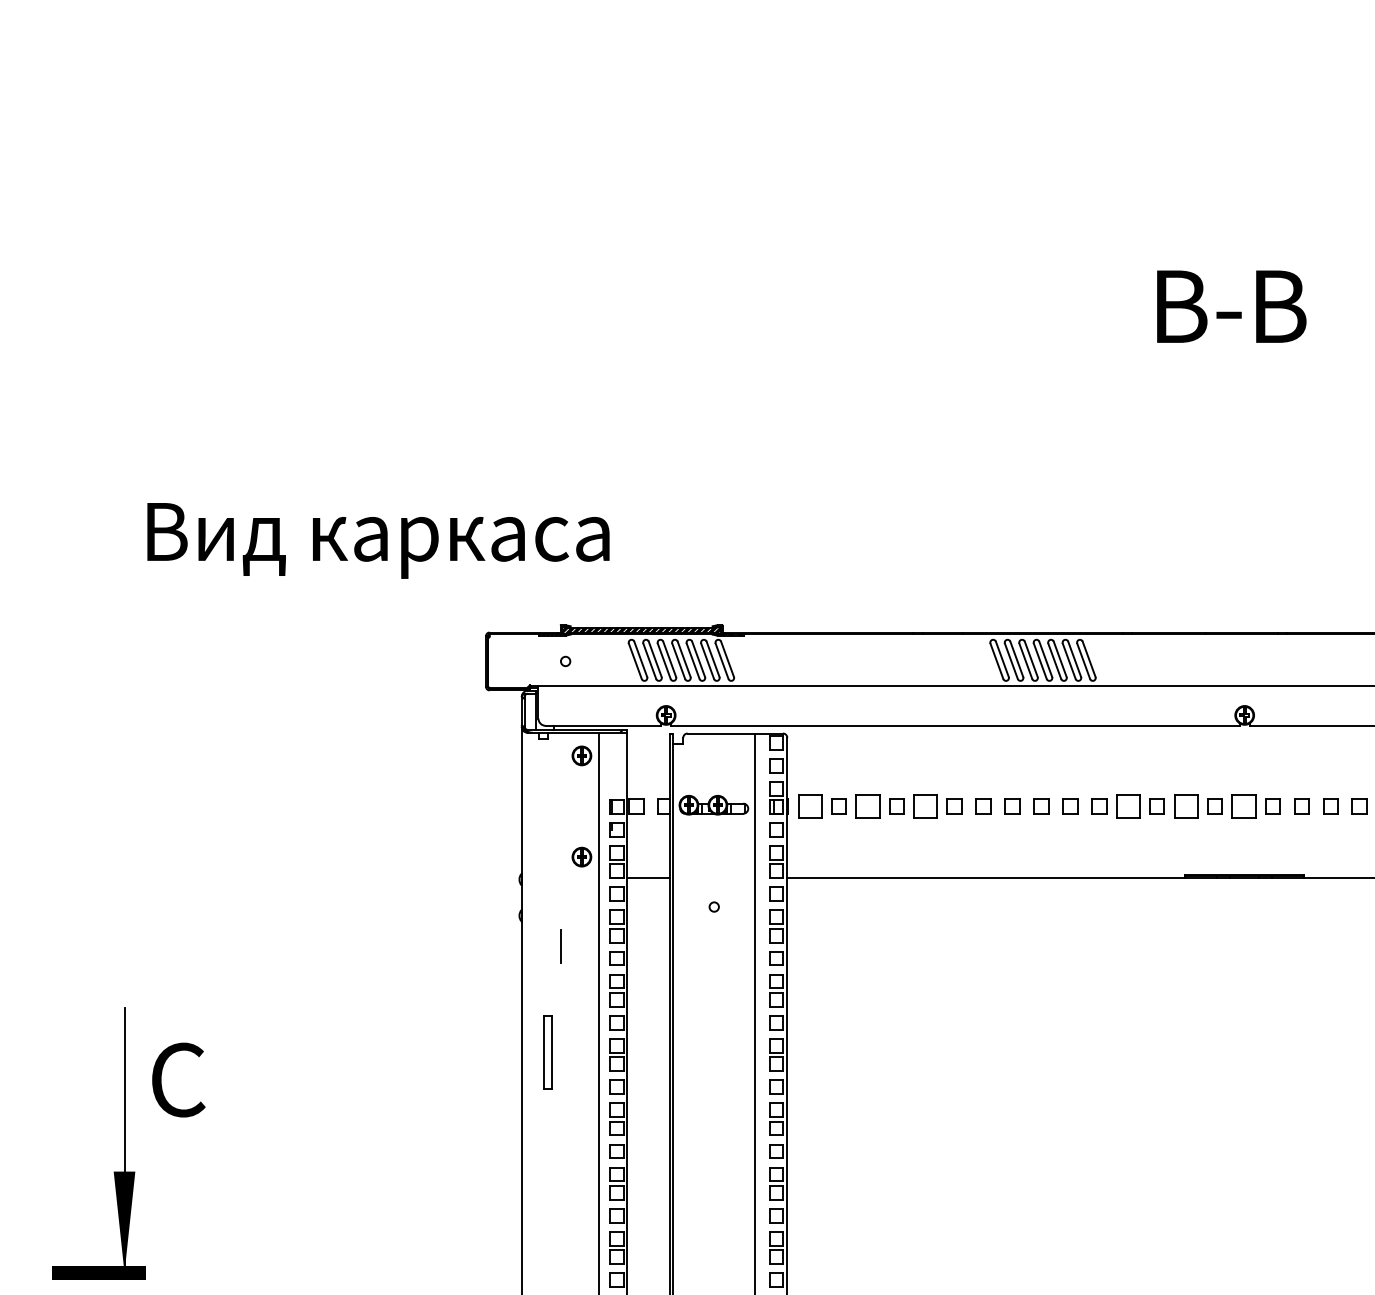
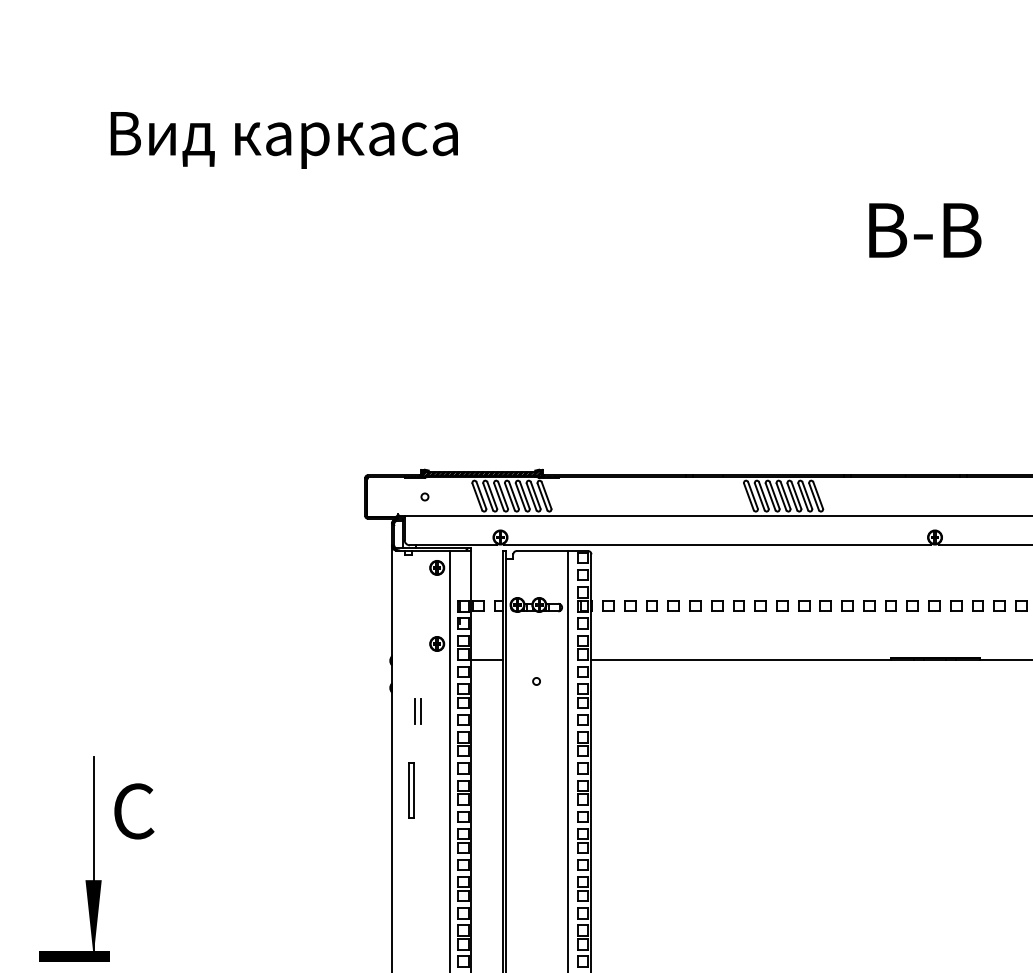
text: (377, 540) -> (283, 140), moved
part: (809, 805) -> (608, 605), size x0.62
part: (867, 805) -> (651, 605), size x0.62
part: (925, 805) -> (695, 605), size x0.62
part: (1128, 805) -> (847, 605), size x0.62
part: (1185, 805) -> (890, 605), size x0.62
part: (1243, 805) -> (934, 605), size x0.62
line: (551, 945) -> (414, 710), added

